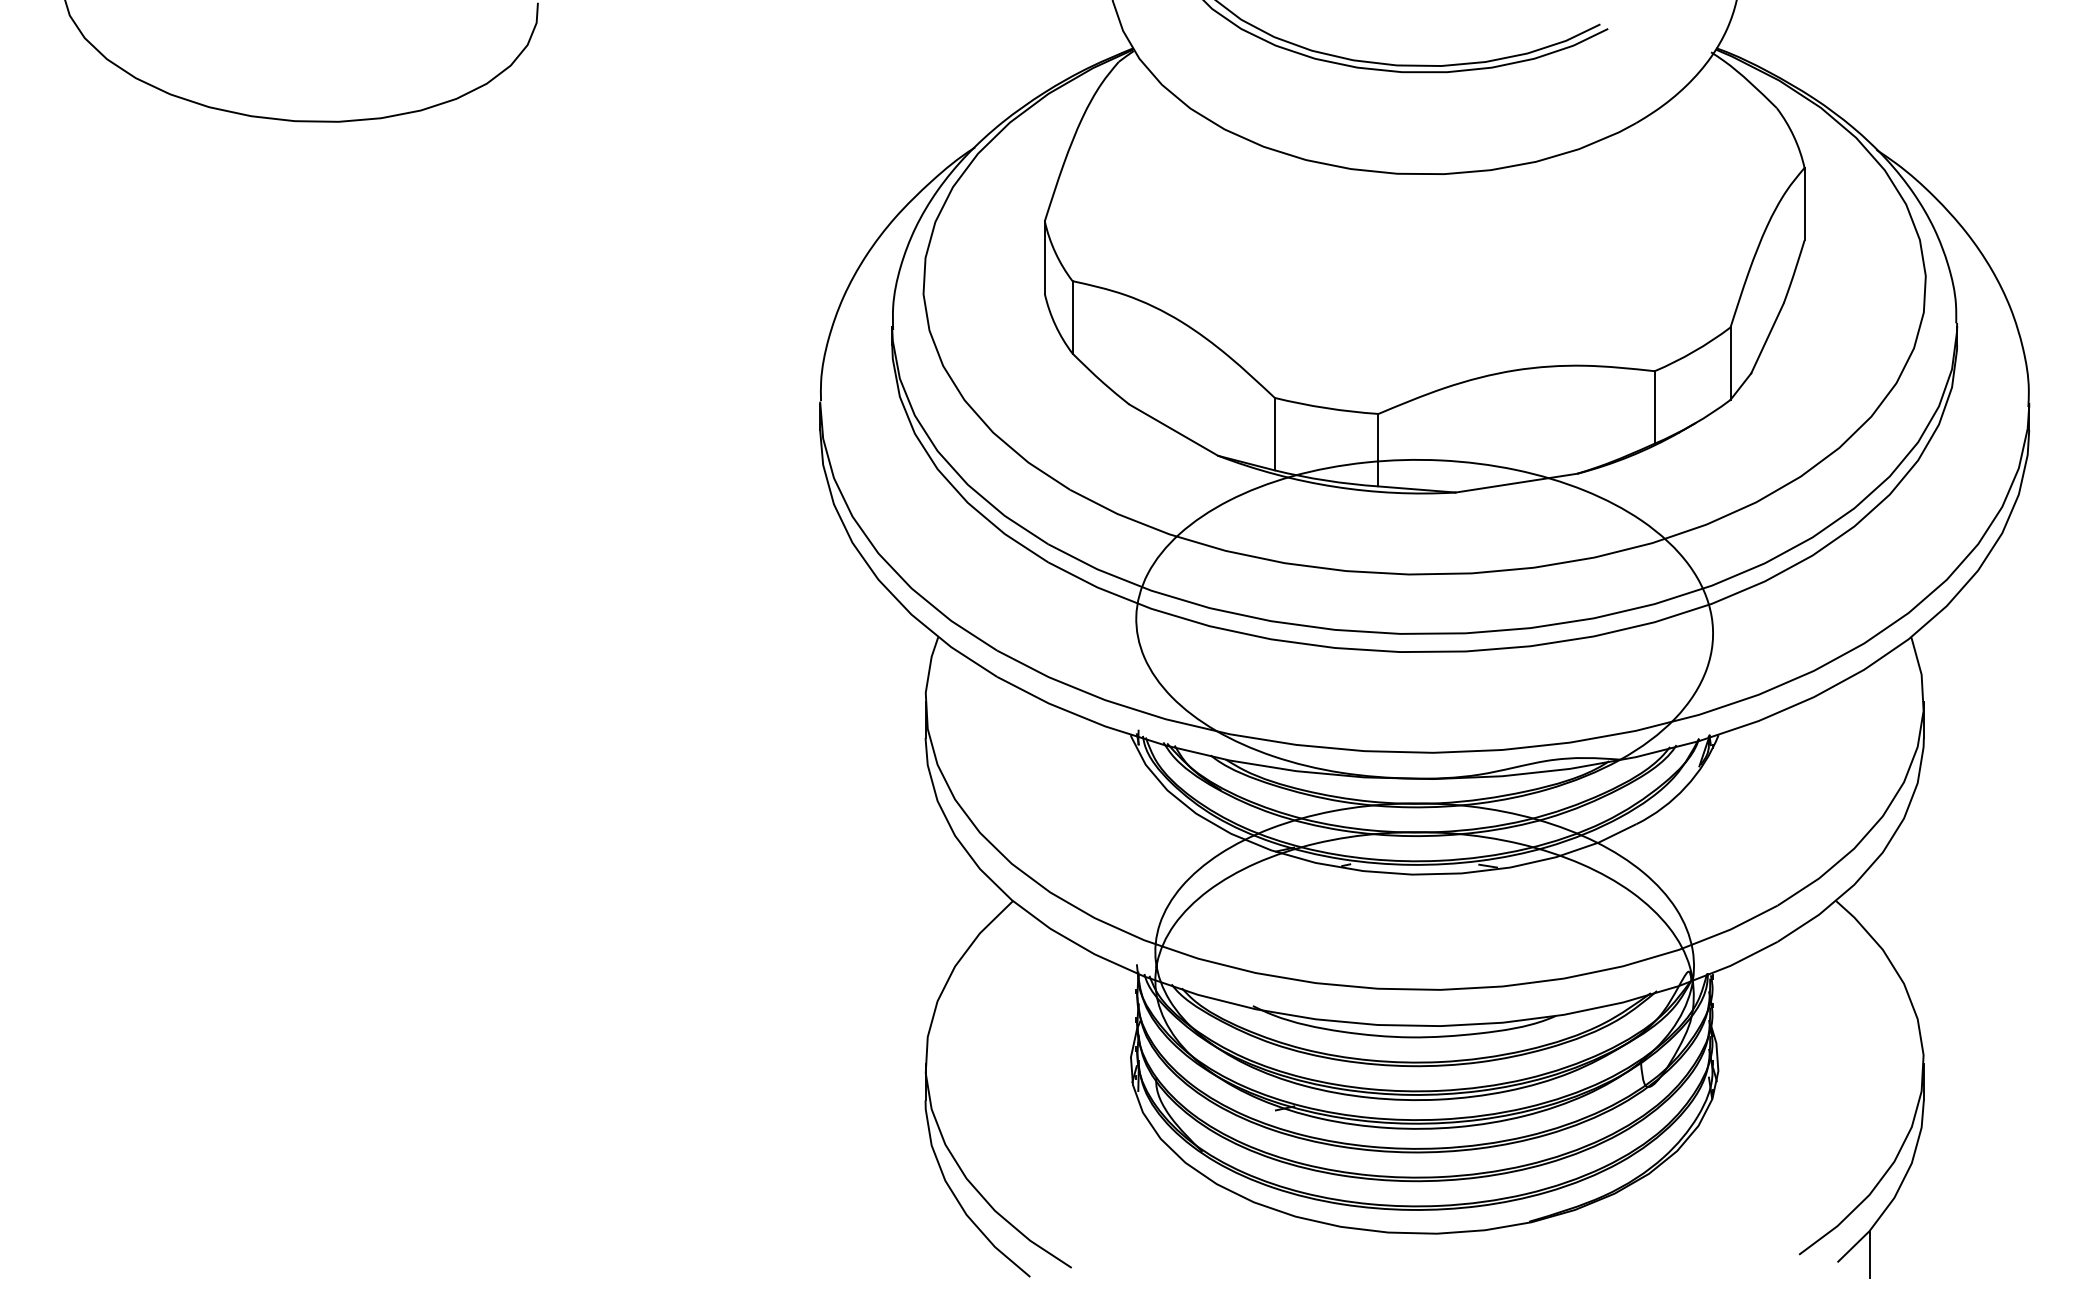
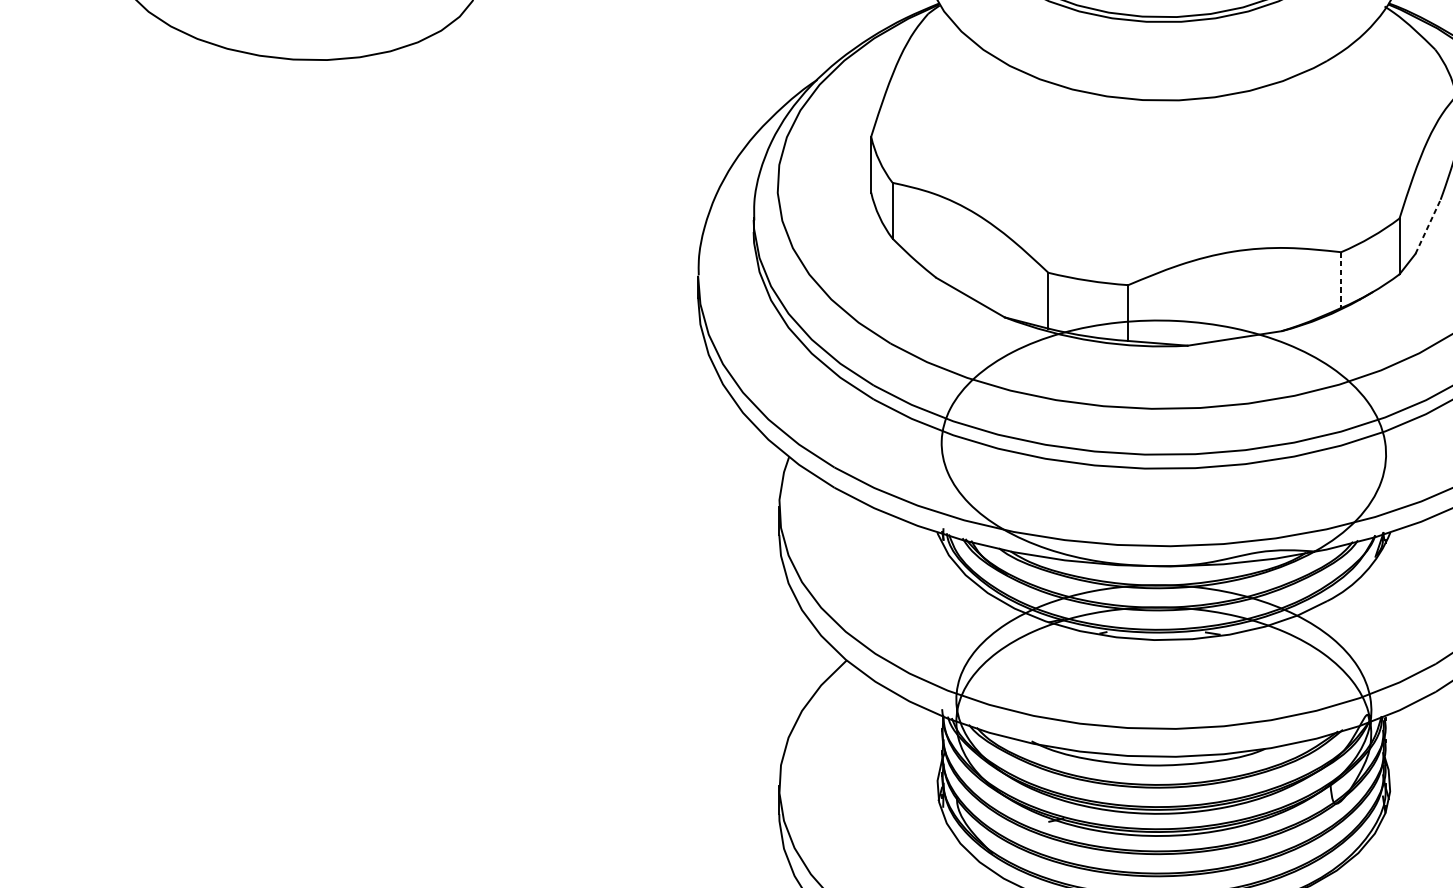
line: (1767, 338) -> (1428, 227), solid -> dashed
line: (1654, 407) -> (1340, 280), solid -> dashed

